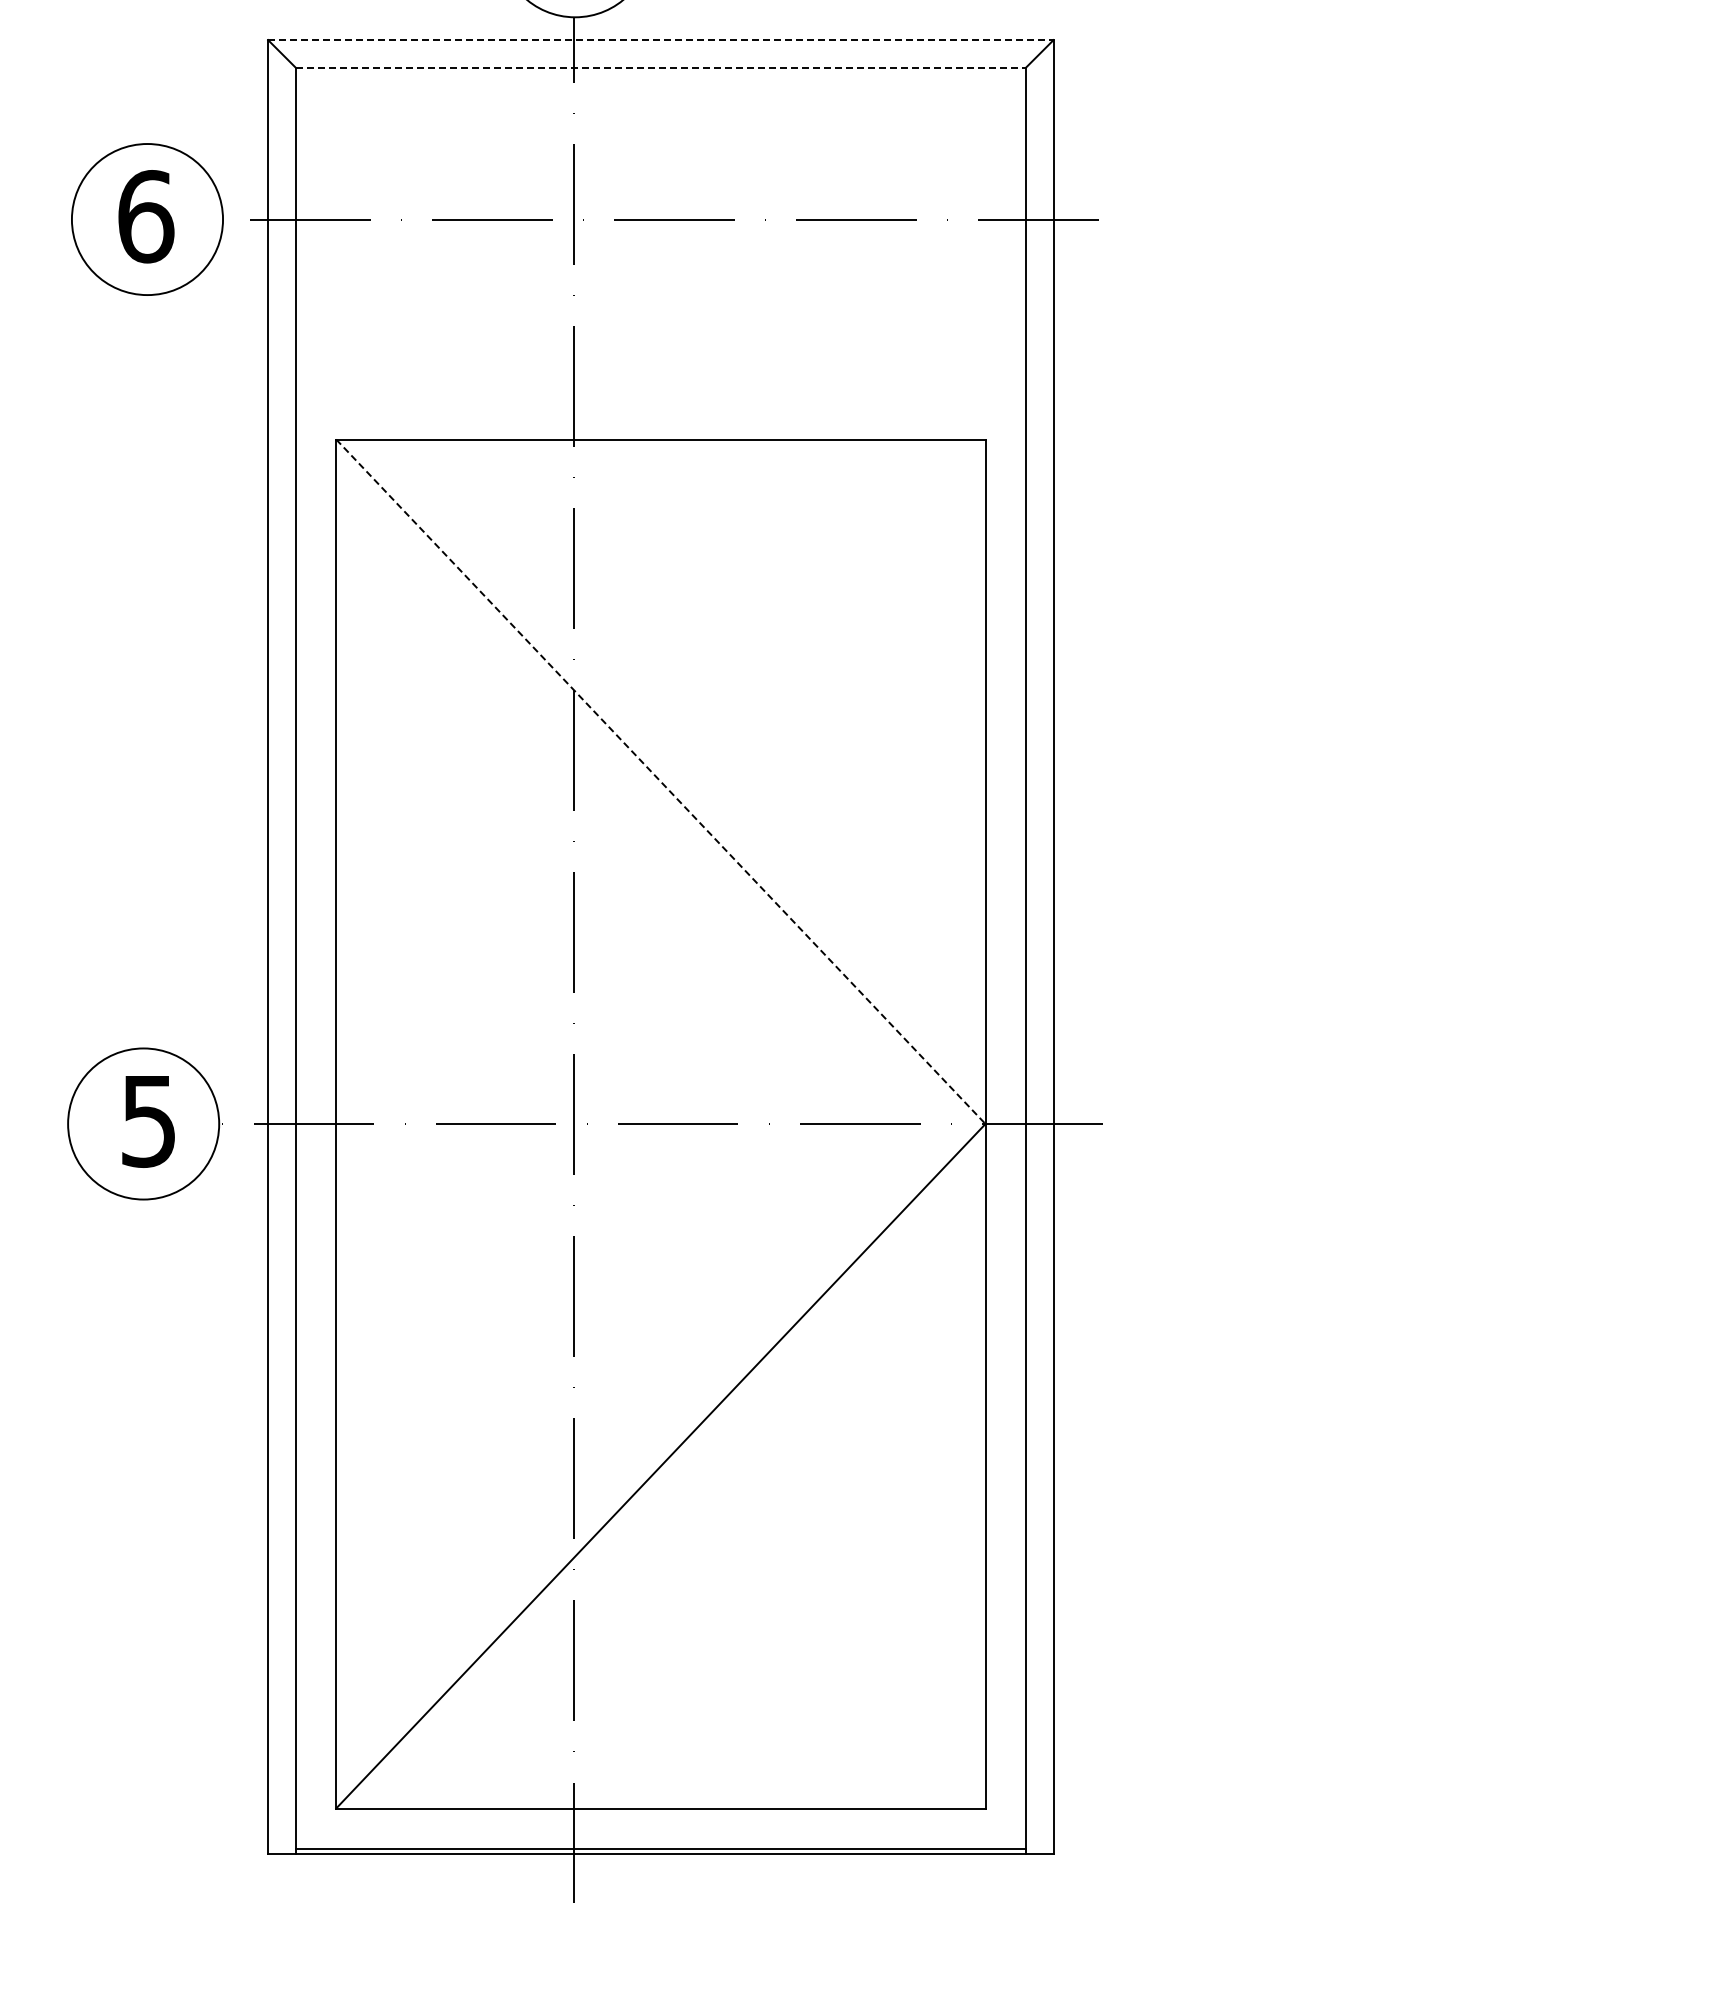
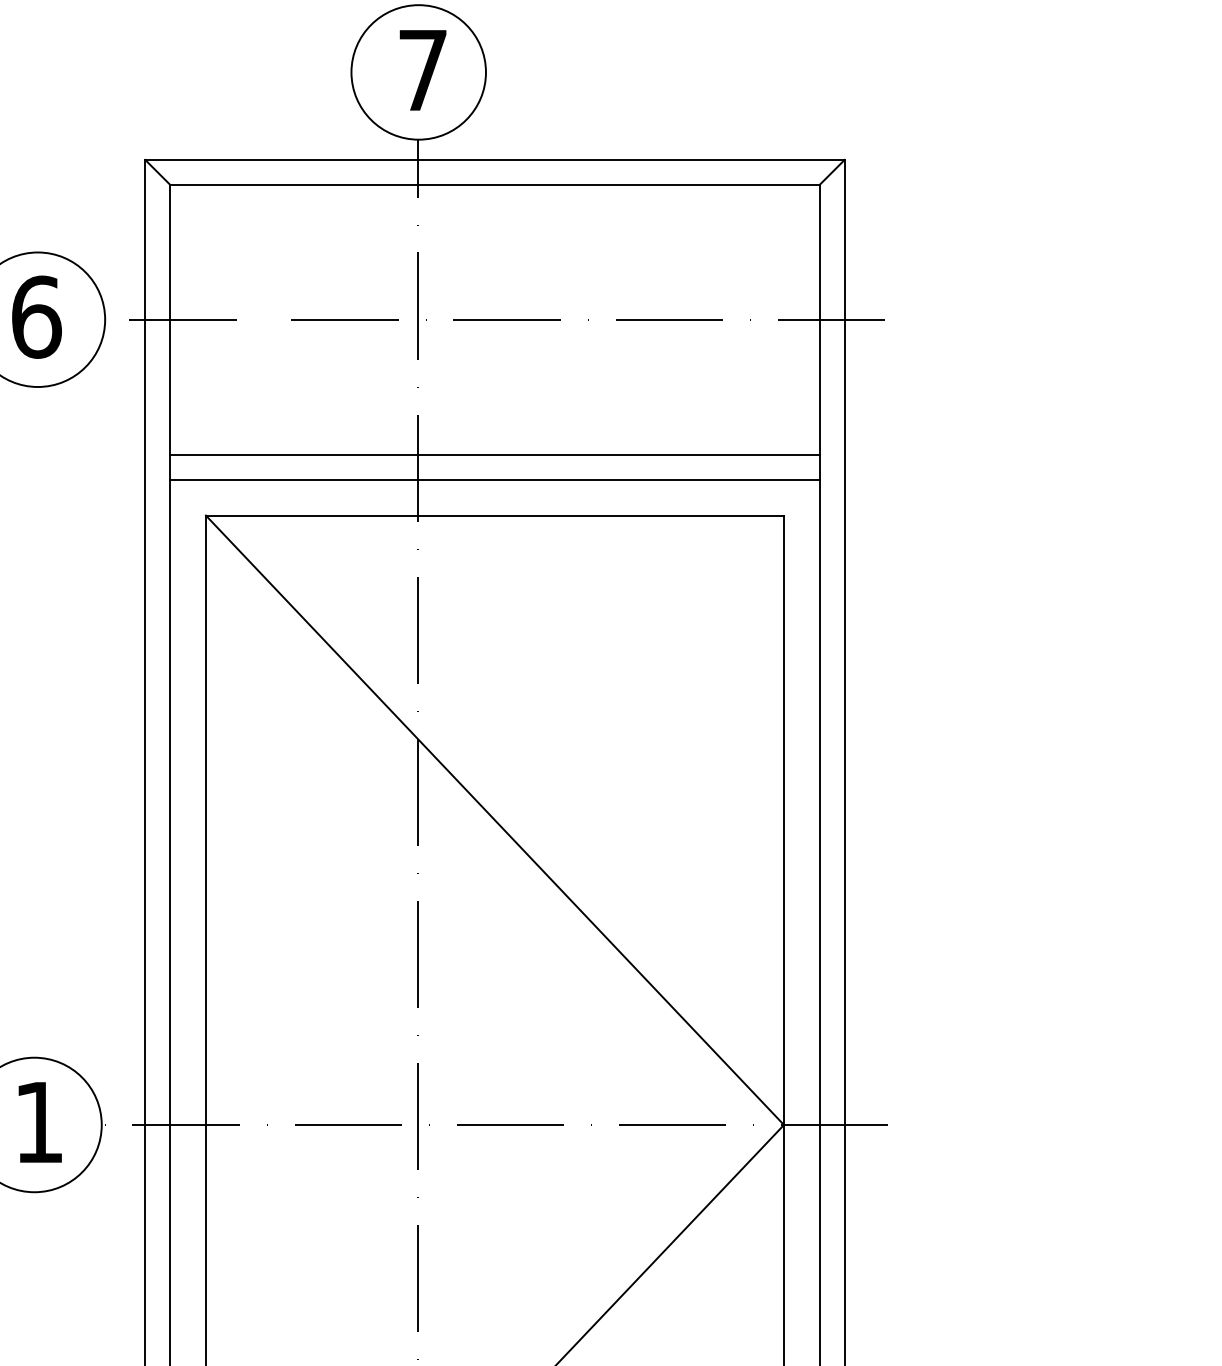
line: (660, 40) -> (494, 160), dashed -> solid
line: (661, 67) -> (495, 184), dashed -> solid
line: (660, 371) -> (494, 455), added
line: (660, 399) -> (494, 479), added
line: (660, 781) -> (494, 820), dashed -> solid
text: (148, 1121) -> (38, 1122), 5 -> 1

